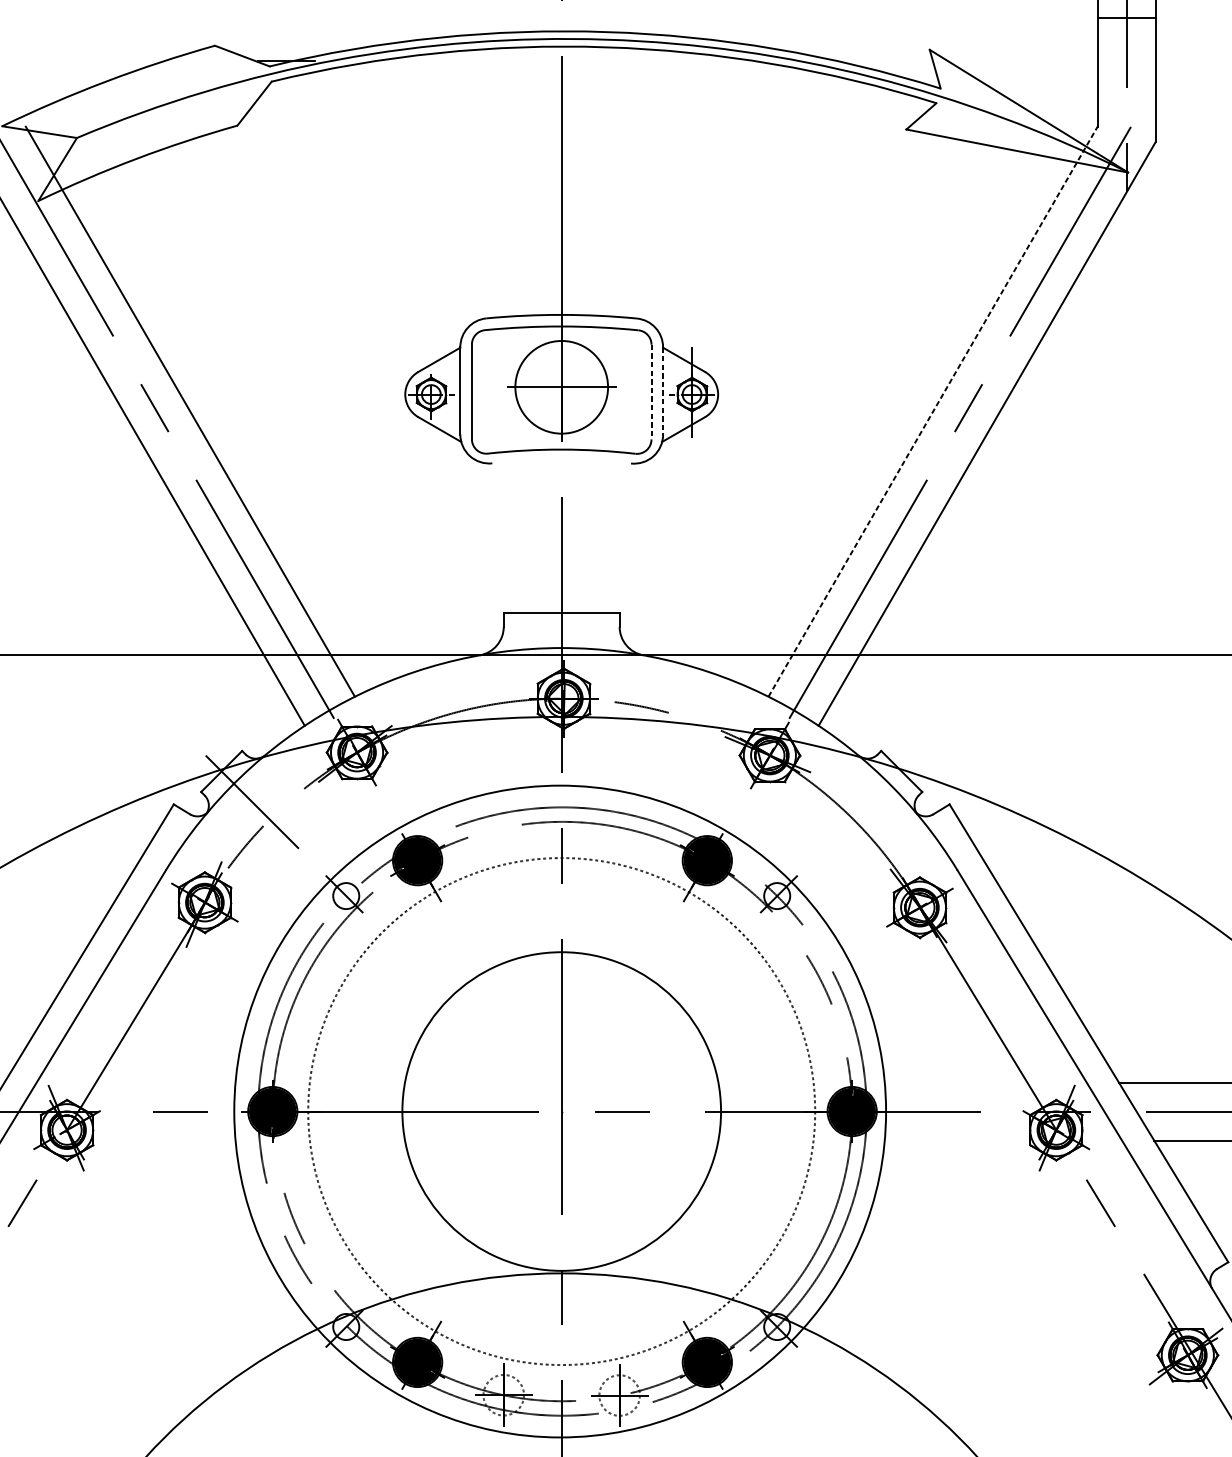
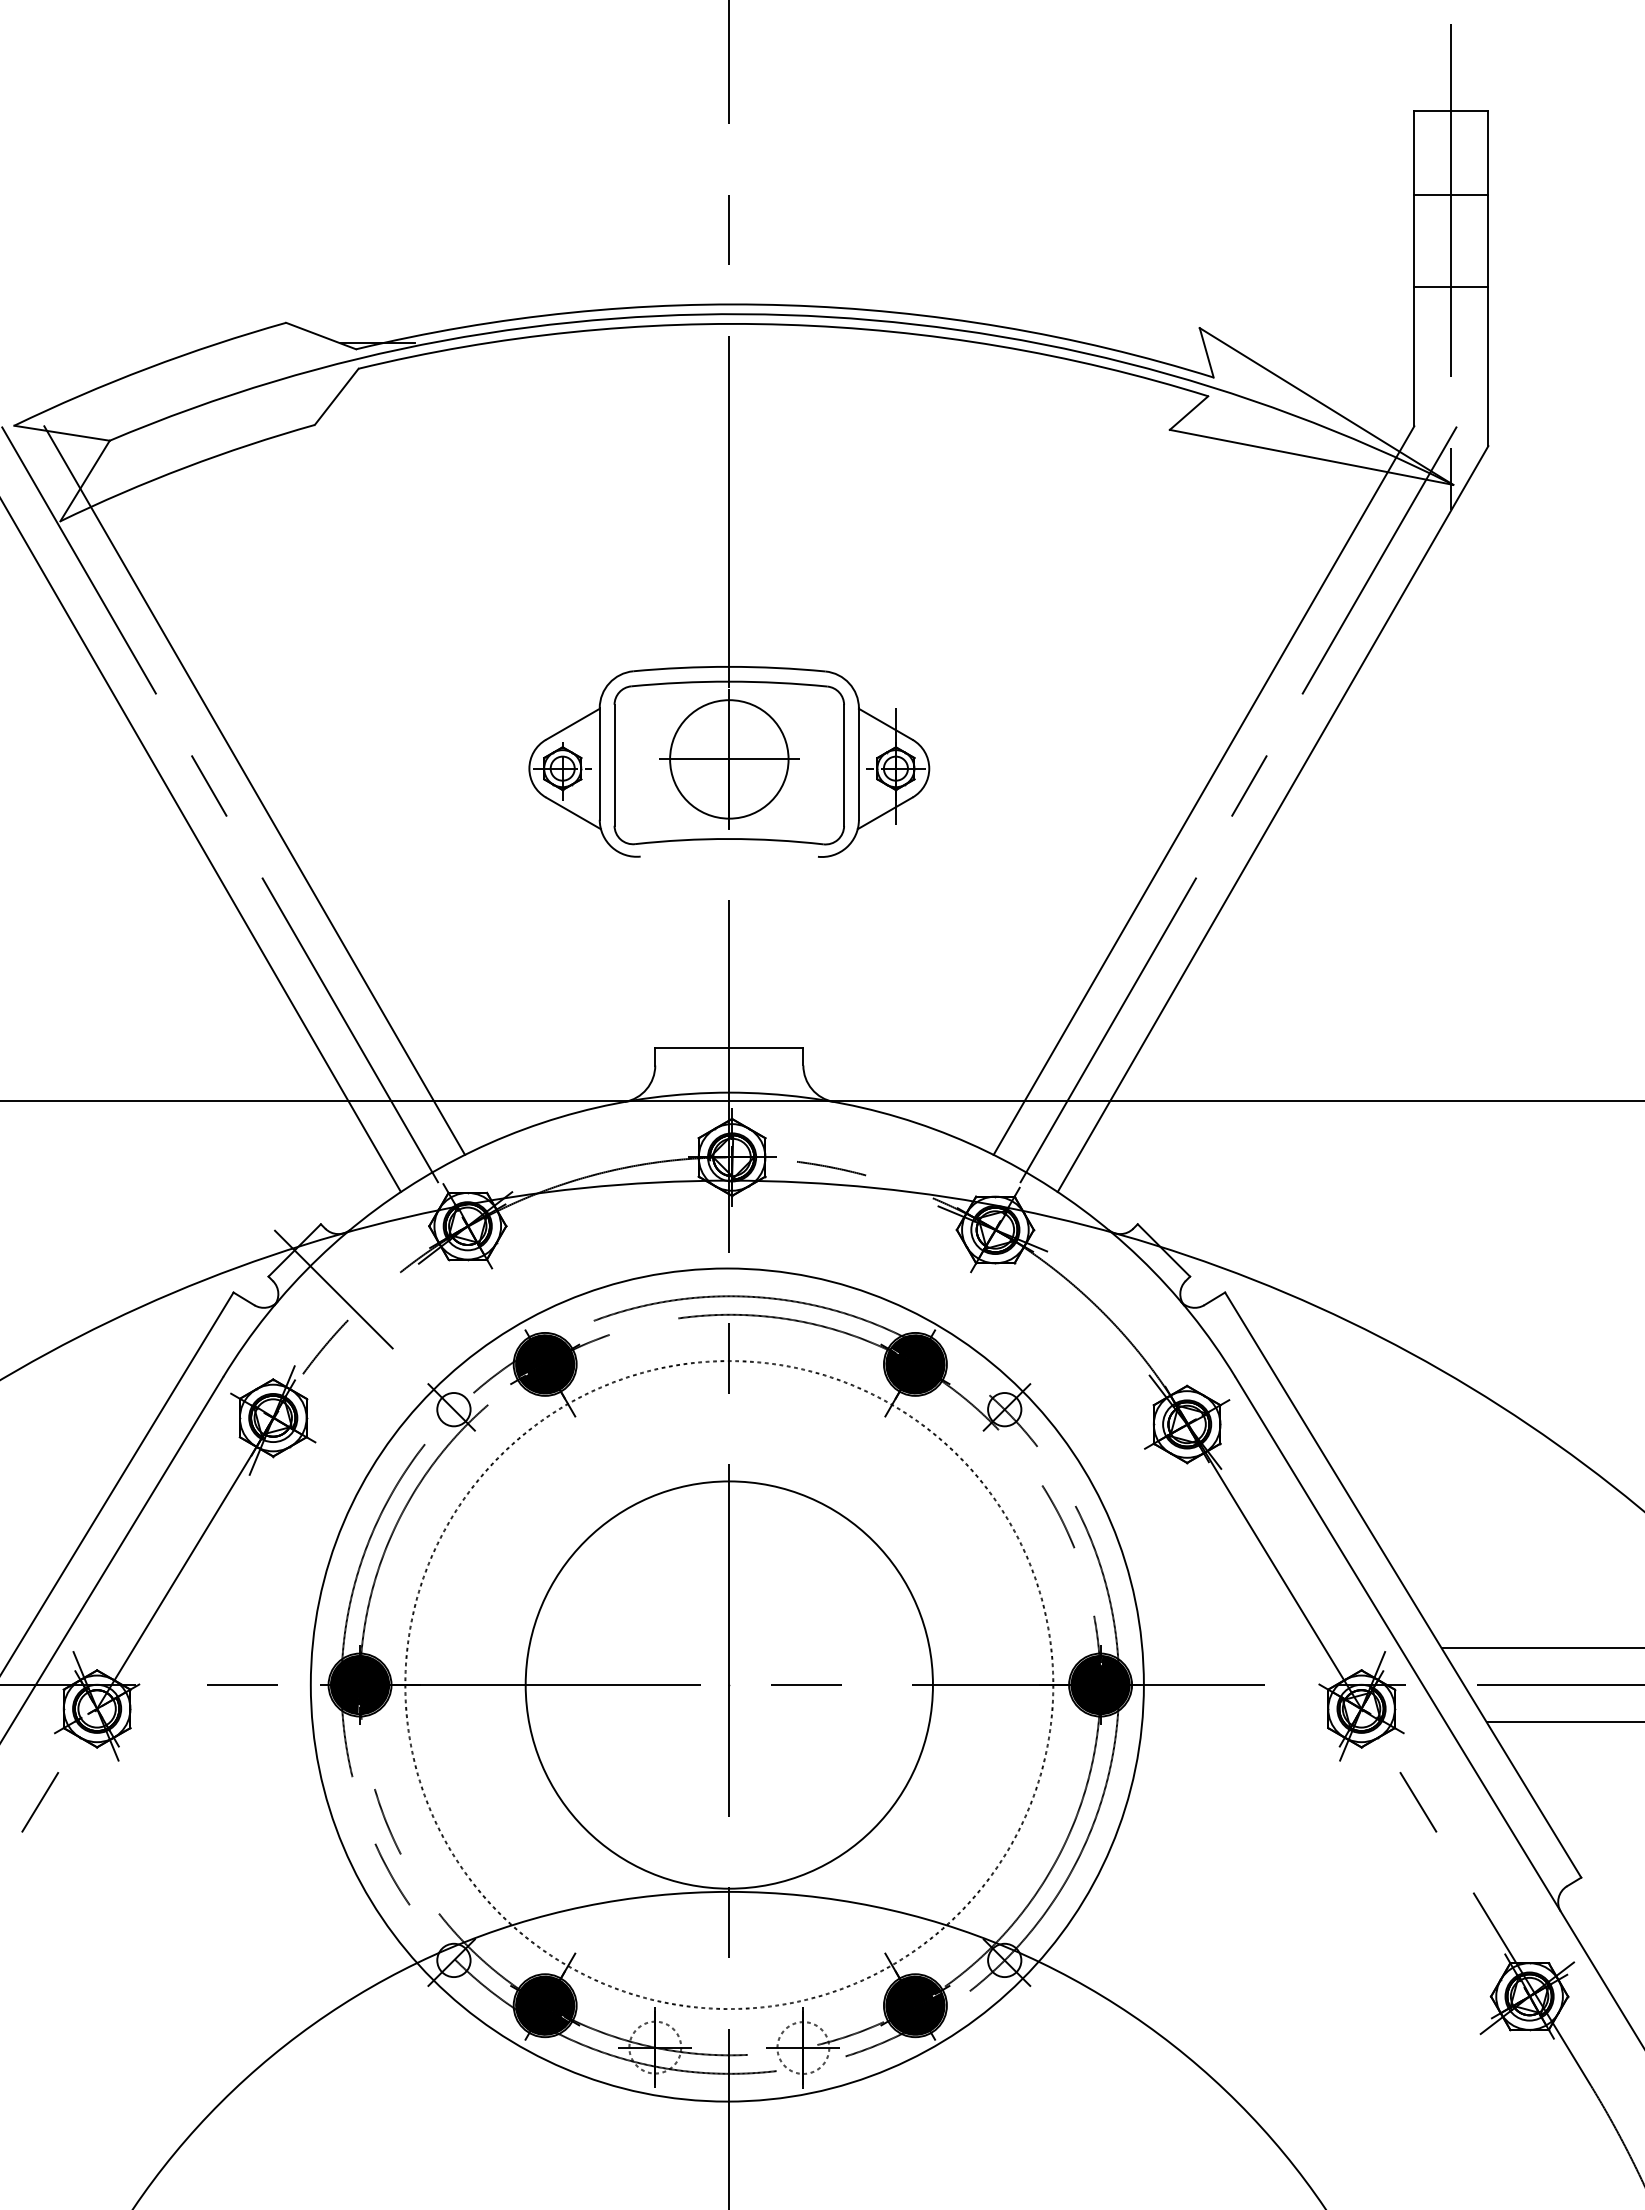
line: (662, 391) -> (858, 764), dashed -> solid
line: (651, 392) -> (844, 765), dashed -> solid
line: (932, 411) -> (1203, 790), dashed -> solid

